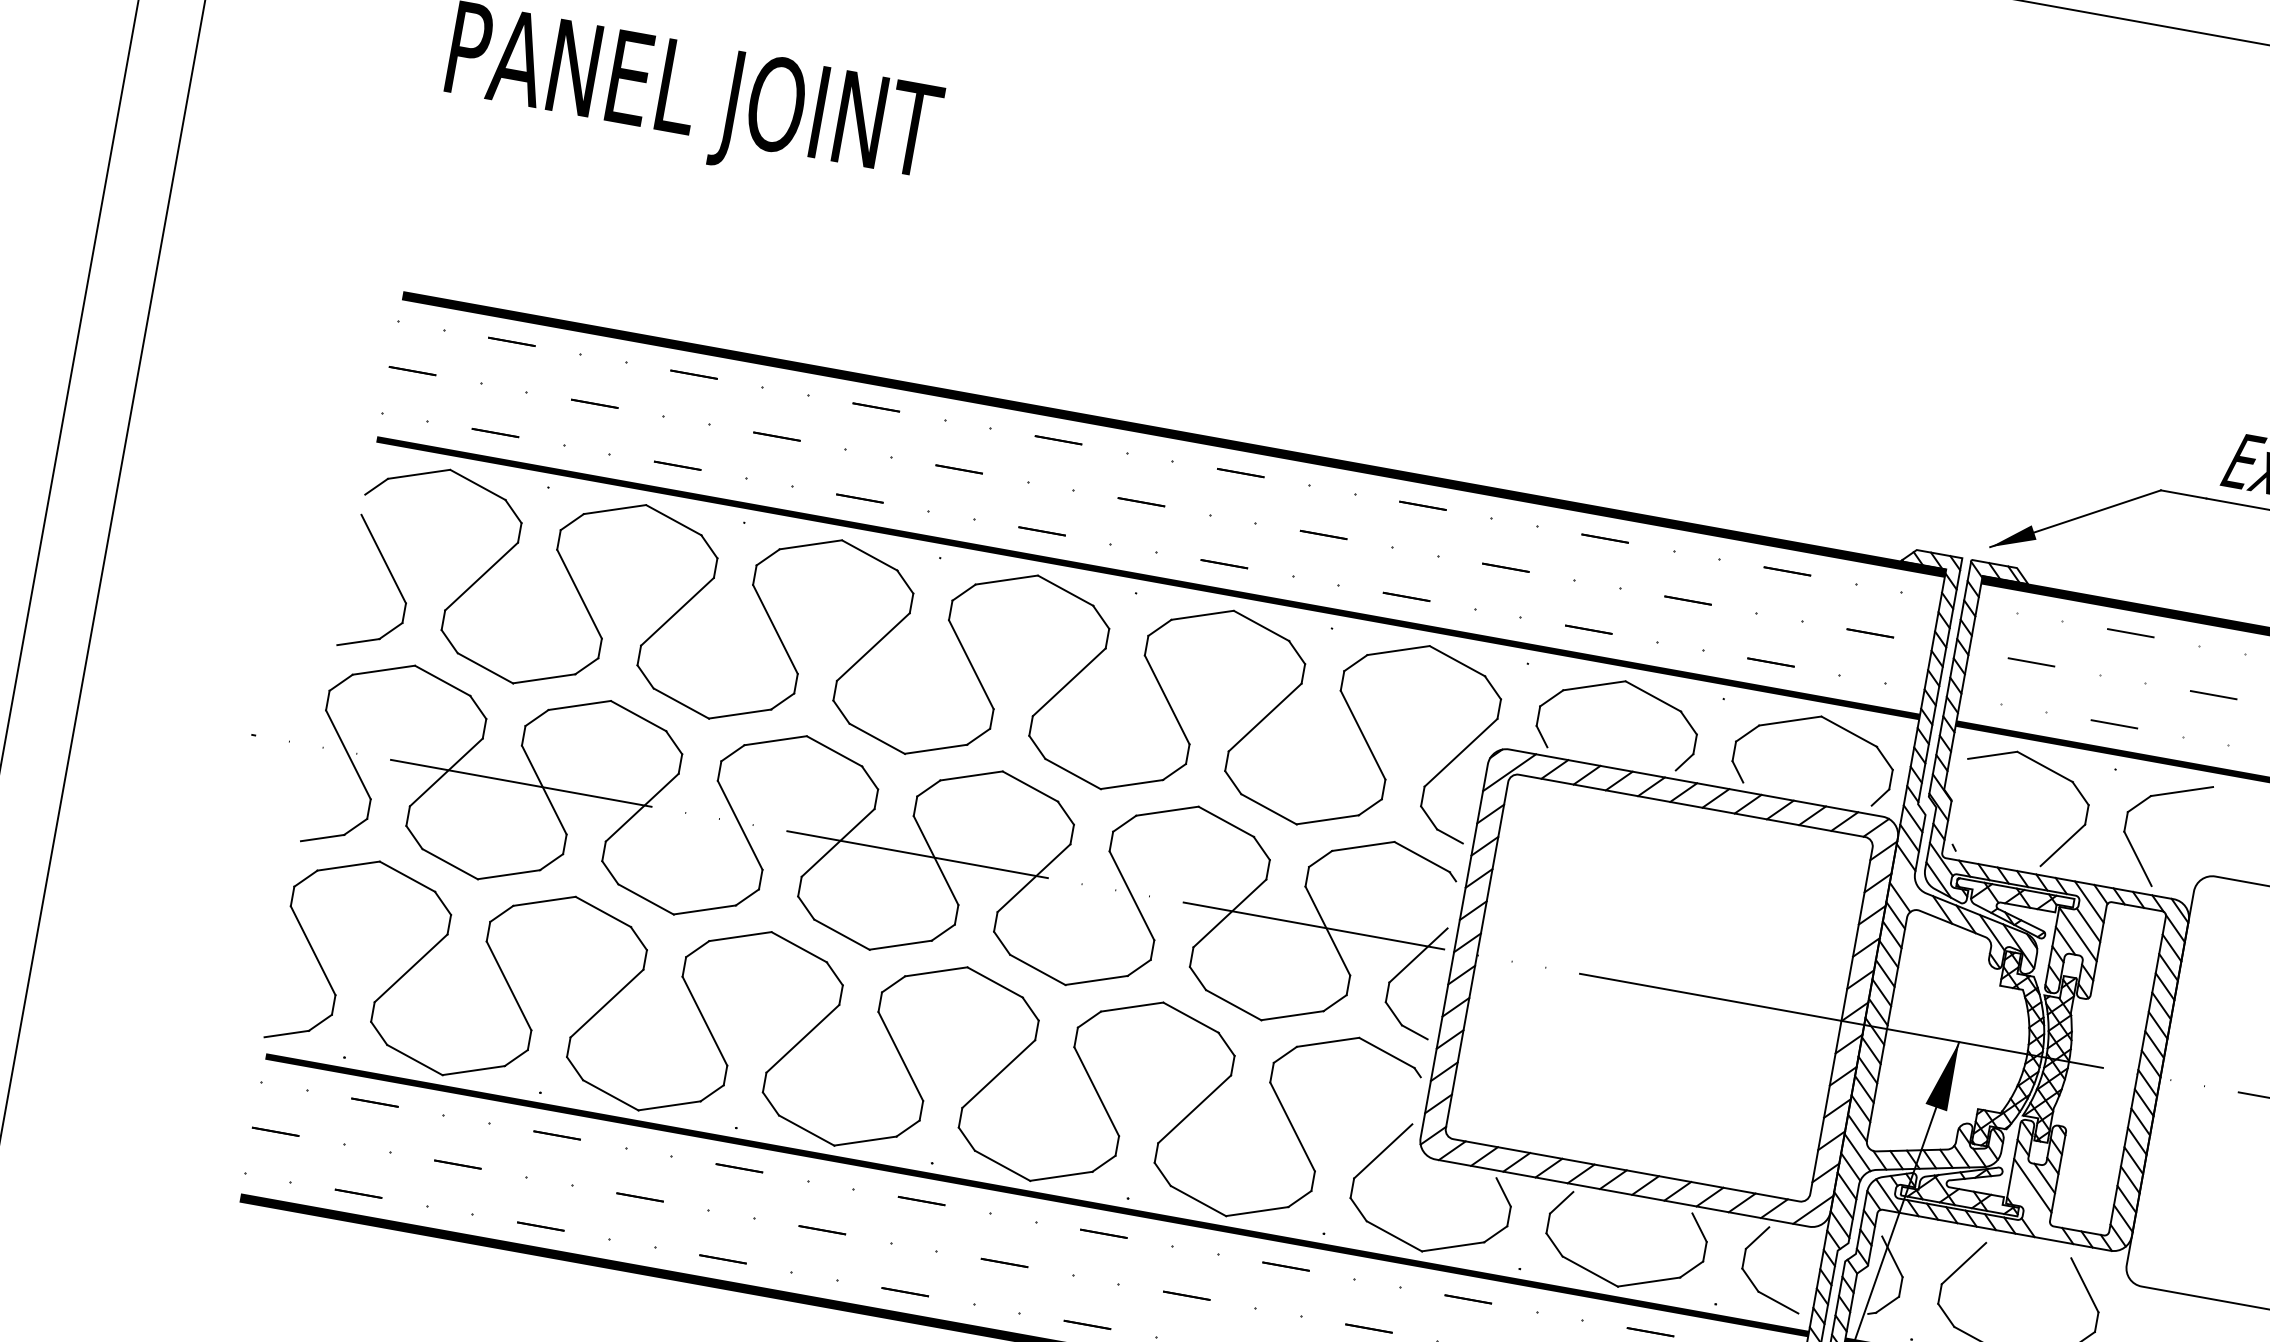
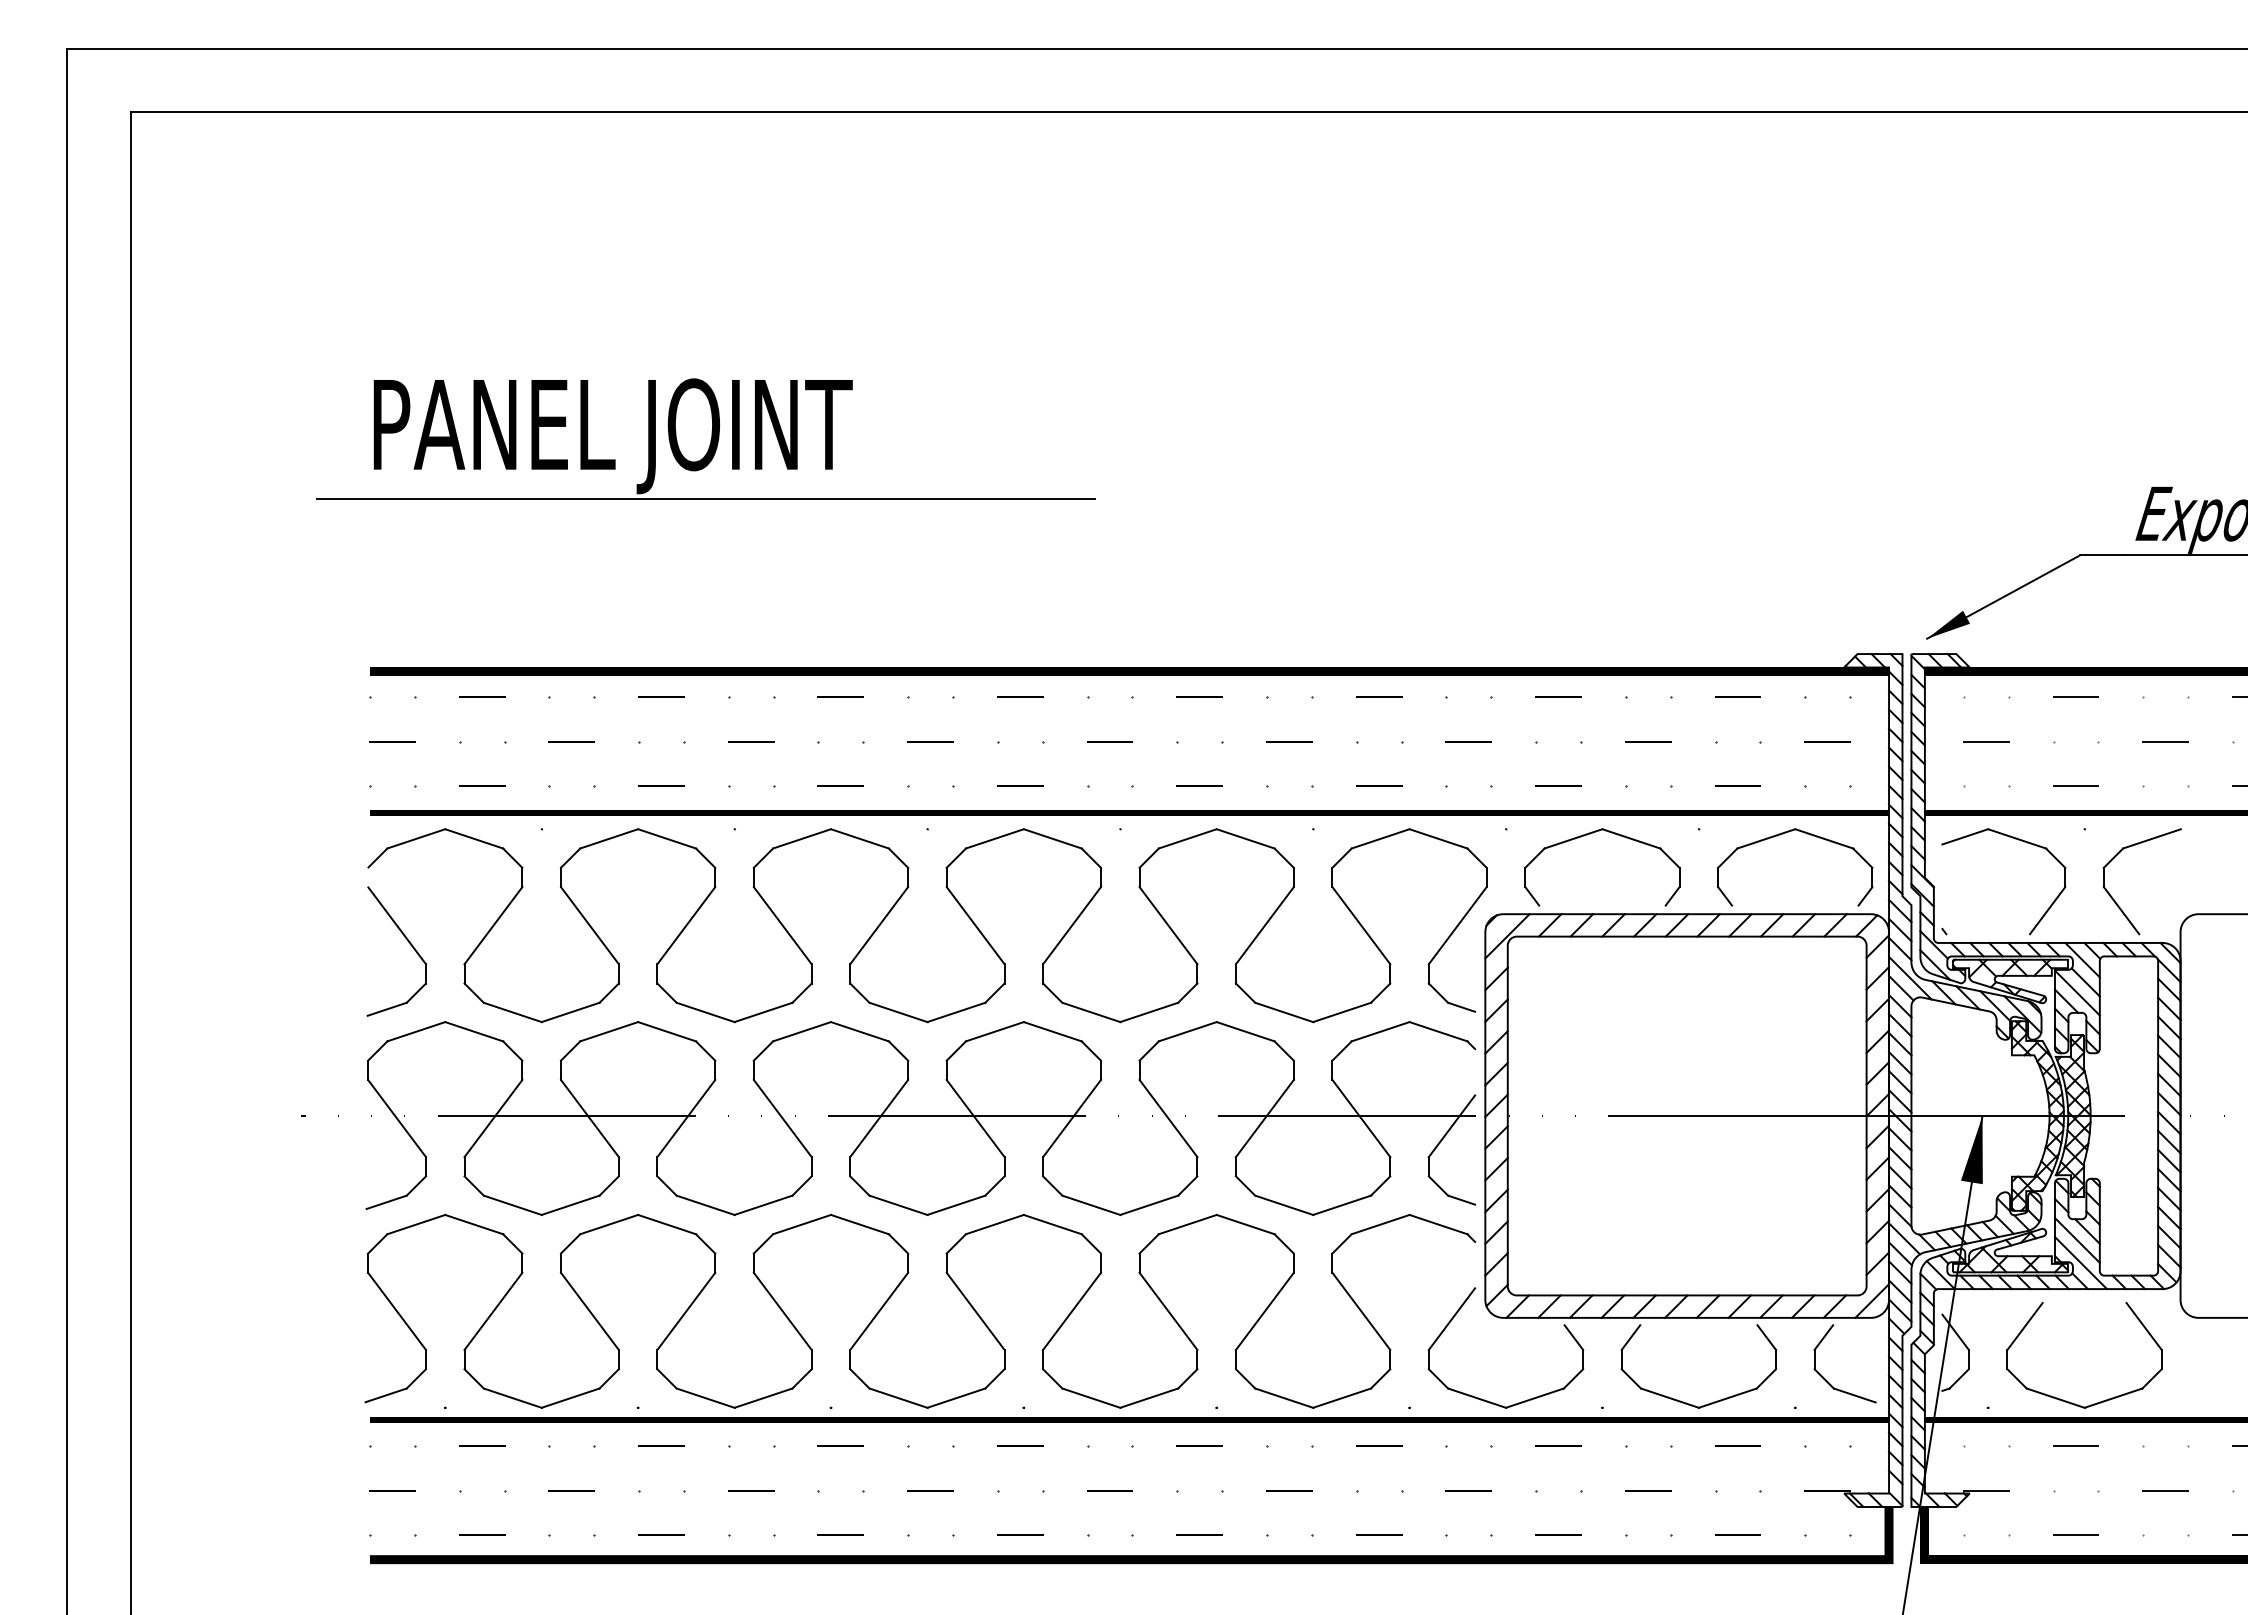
line: (776, 181) -> (706, 498), added
line: (1911, 888) -> (1910, 977), added
line: (2031, 1209) -> (2080, 1263), added

